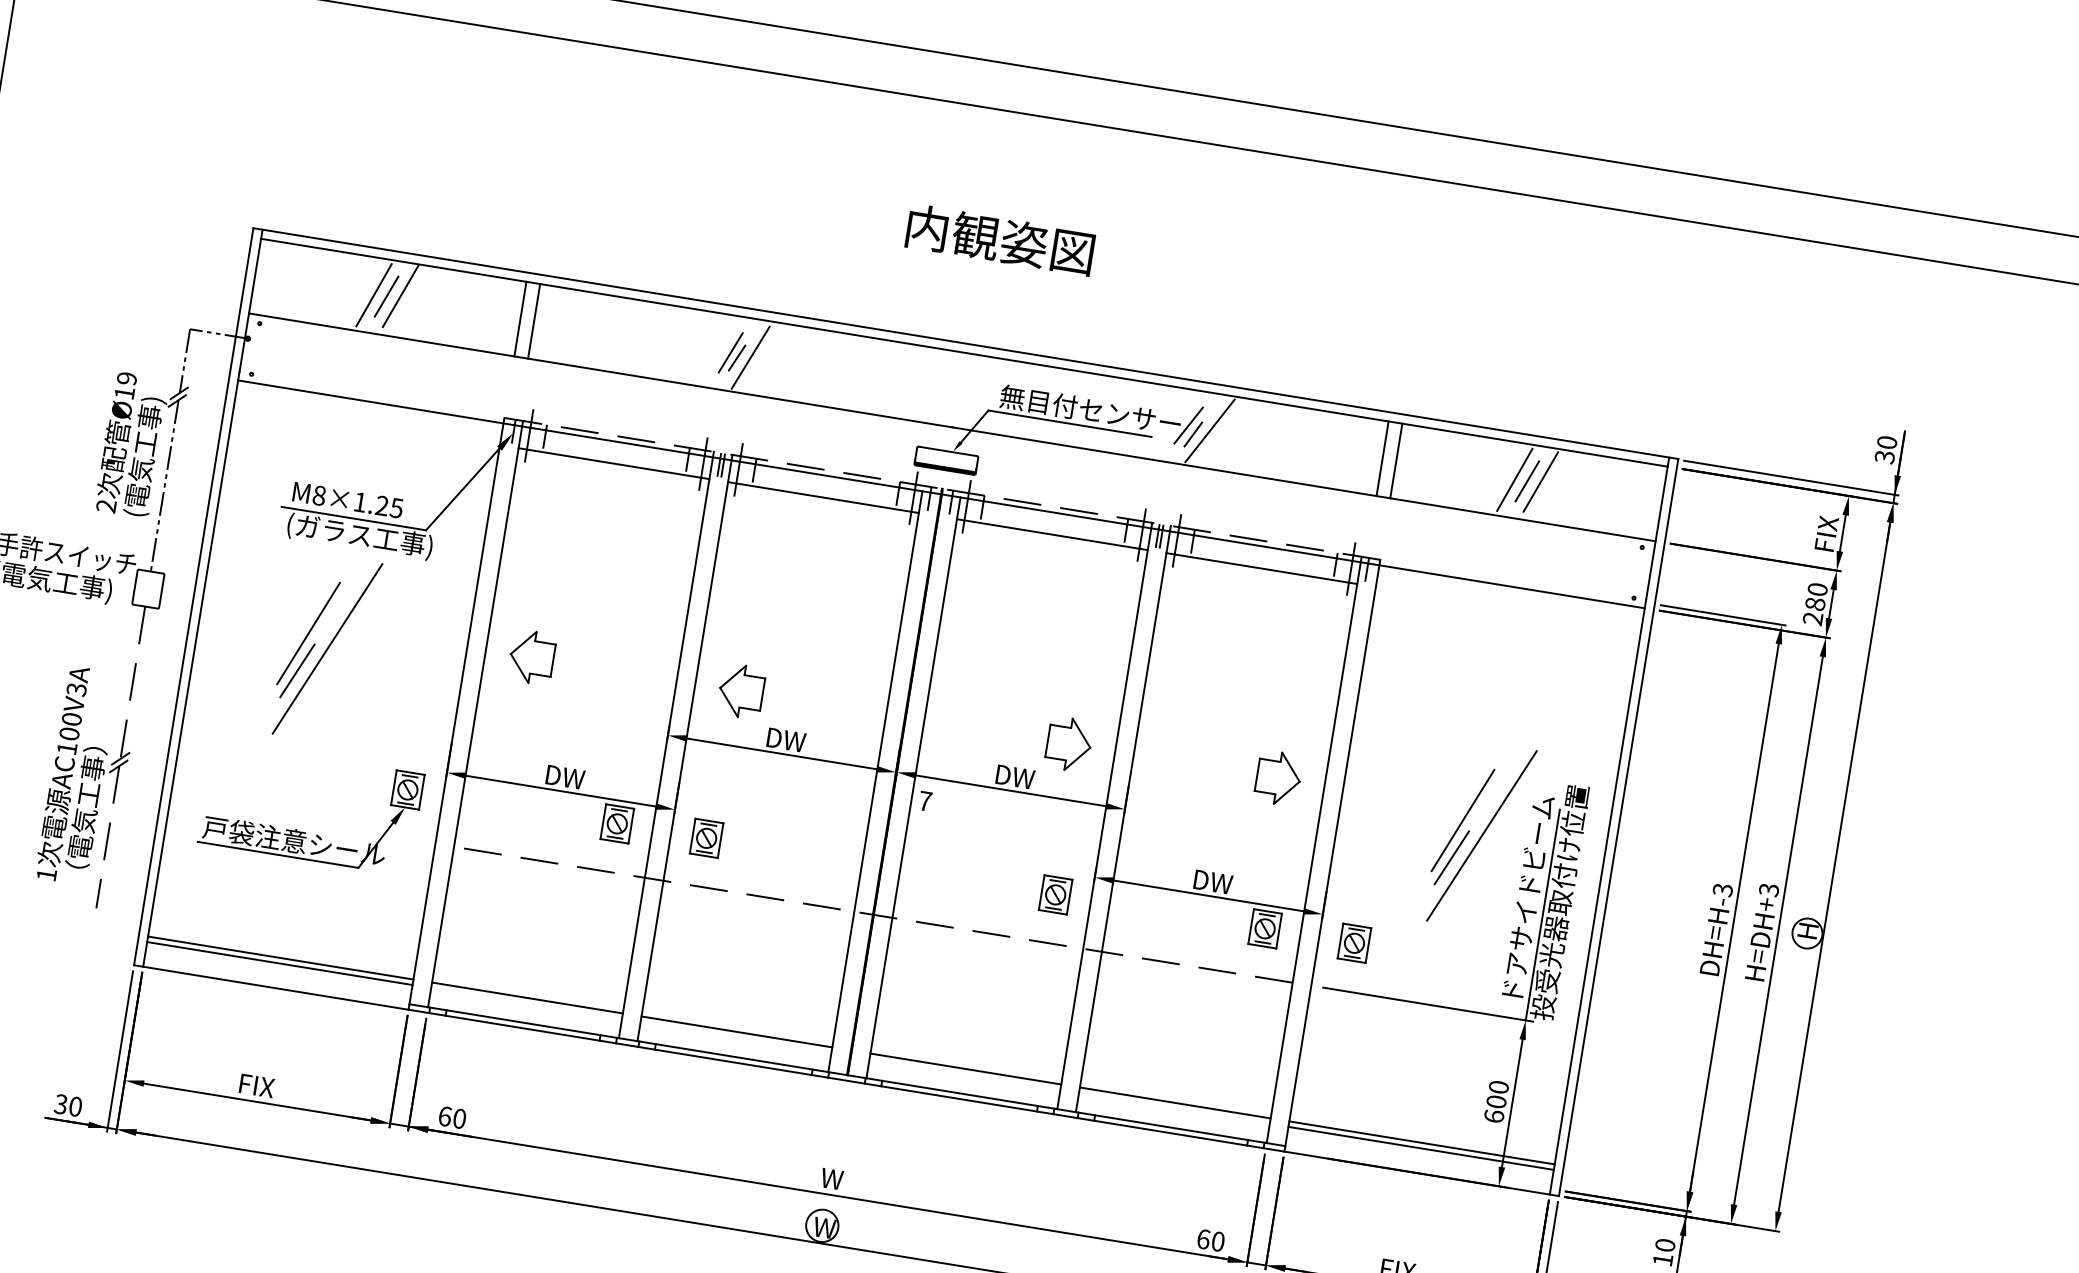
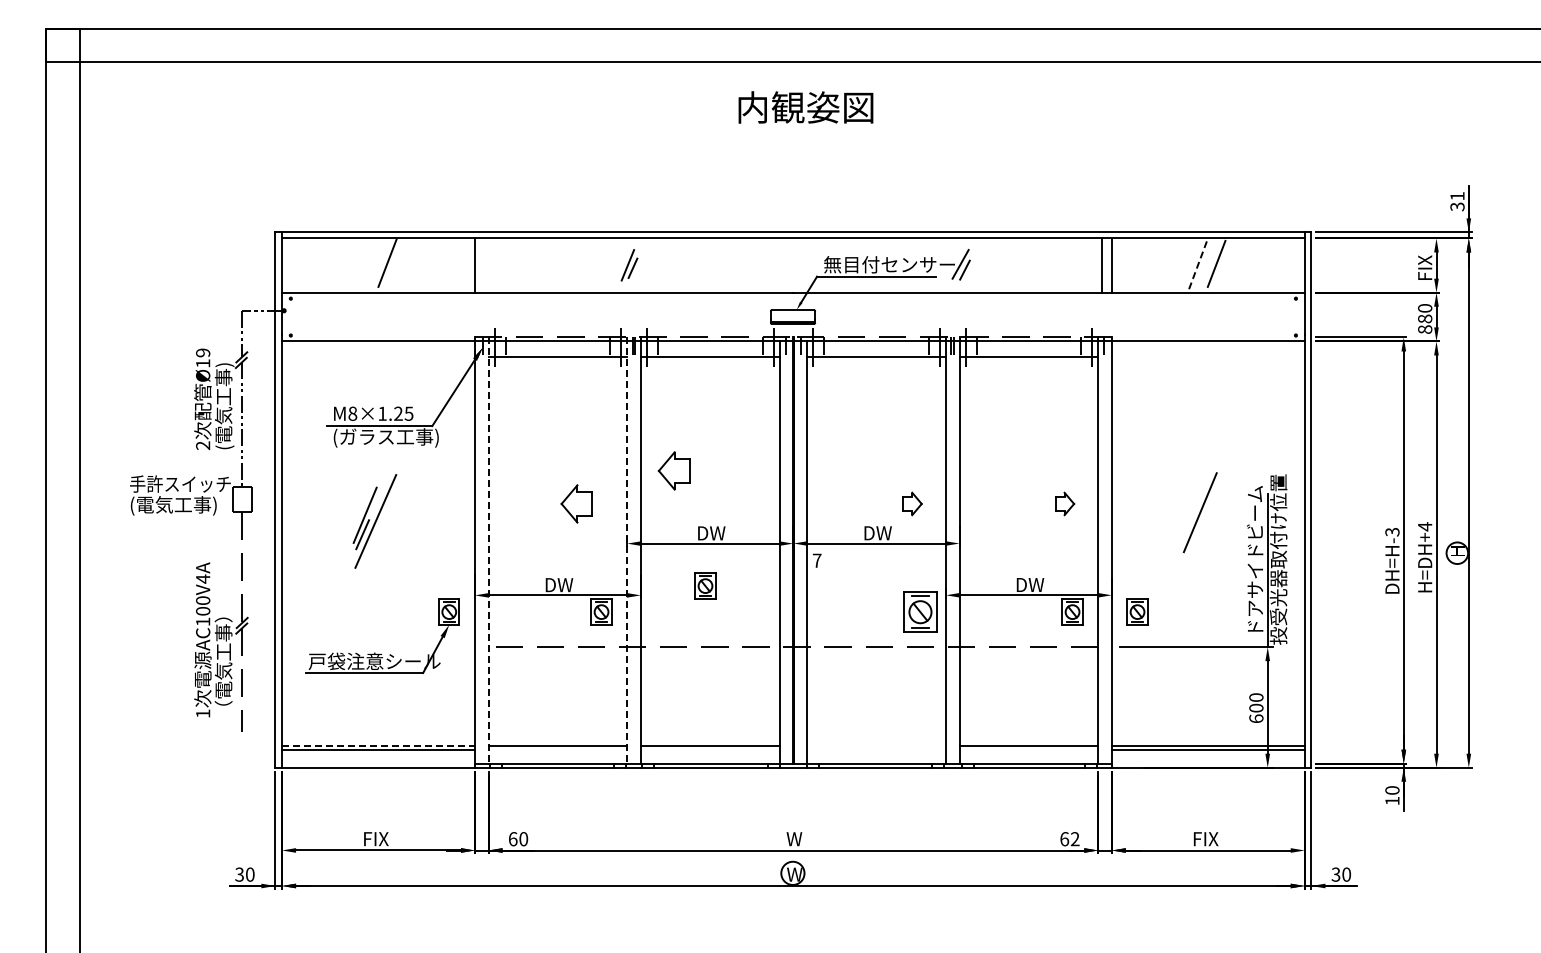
text: (999, 239) -> (805, 107), moved
line: (373, 295) -> (368, 265), removed
line: (386, 295) -> (377, 264), removed
line: (533, 321) -> (484, 265), removed
line: (750, 357) -> (642, 266), removed
line: (1210, 430) -> (976, 265), removed
text: (1887, 441) -> (1457, 195), 30 -> 31
line: (1514, 479) -> (1197, 265), solid -> dashed
line: (1526, 480) -> (1206, 264), removed
text: (1813, 618) -> (1425, 329), 280 -> 880
part: (325, 648) -> (374, 521), size x0.7
part: (531, 656) -> (576, 503), moved
text: (77, 688) -> (203, 578), AC100V3A -> AC100V4A
part: (740, 690) -> (673, 470), moved
line: (475, 715) -> (488, 551), solid -> dashed
part: (1069, 743) -> (912, 503), size x0.6
line: (666, 746) -> (627, 551), solid -> dashed
part: (1278, 777) -> (1064, 503), size x0.6
line: (1481, 836) -> (1215, 521), removed
part: (706, 837) -> (705, 585), moved
line: (1451, 857) -> (1196, 540), removed
text: (1769, 889) -> (1425, 526), H=DH+3 -> H=DH+4
part: (1054, 893) -> (919, 611), size x1.6
line: (282, 957) -> (379, 745), solid -> dashed
line: (965, 1068) -> (876, 745), removed
text: (1217, 1241) -> (1074, 839), 60 -> 62

